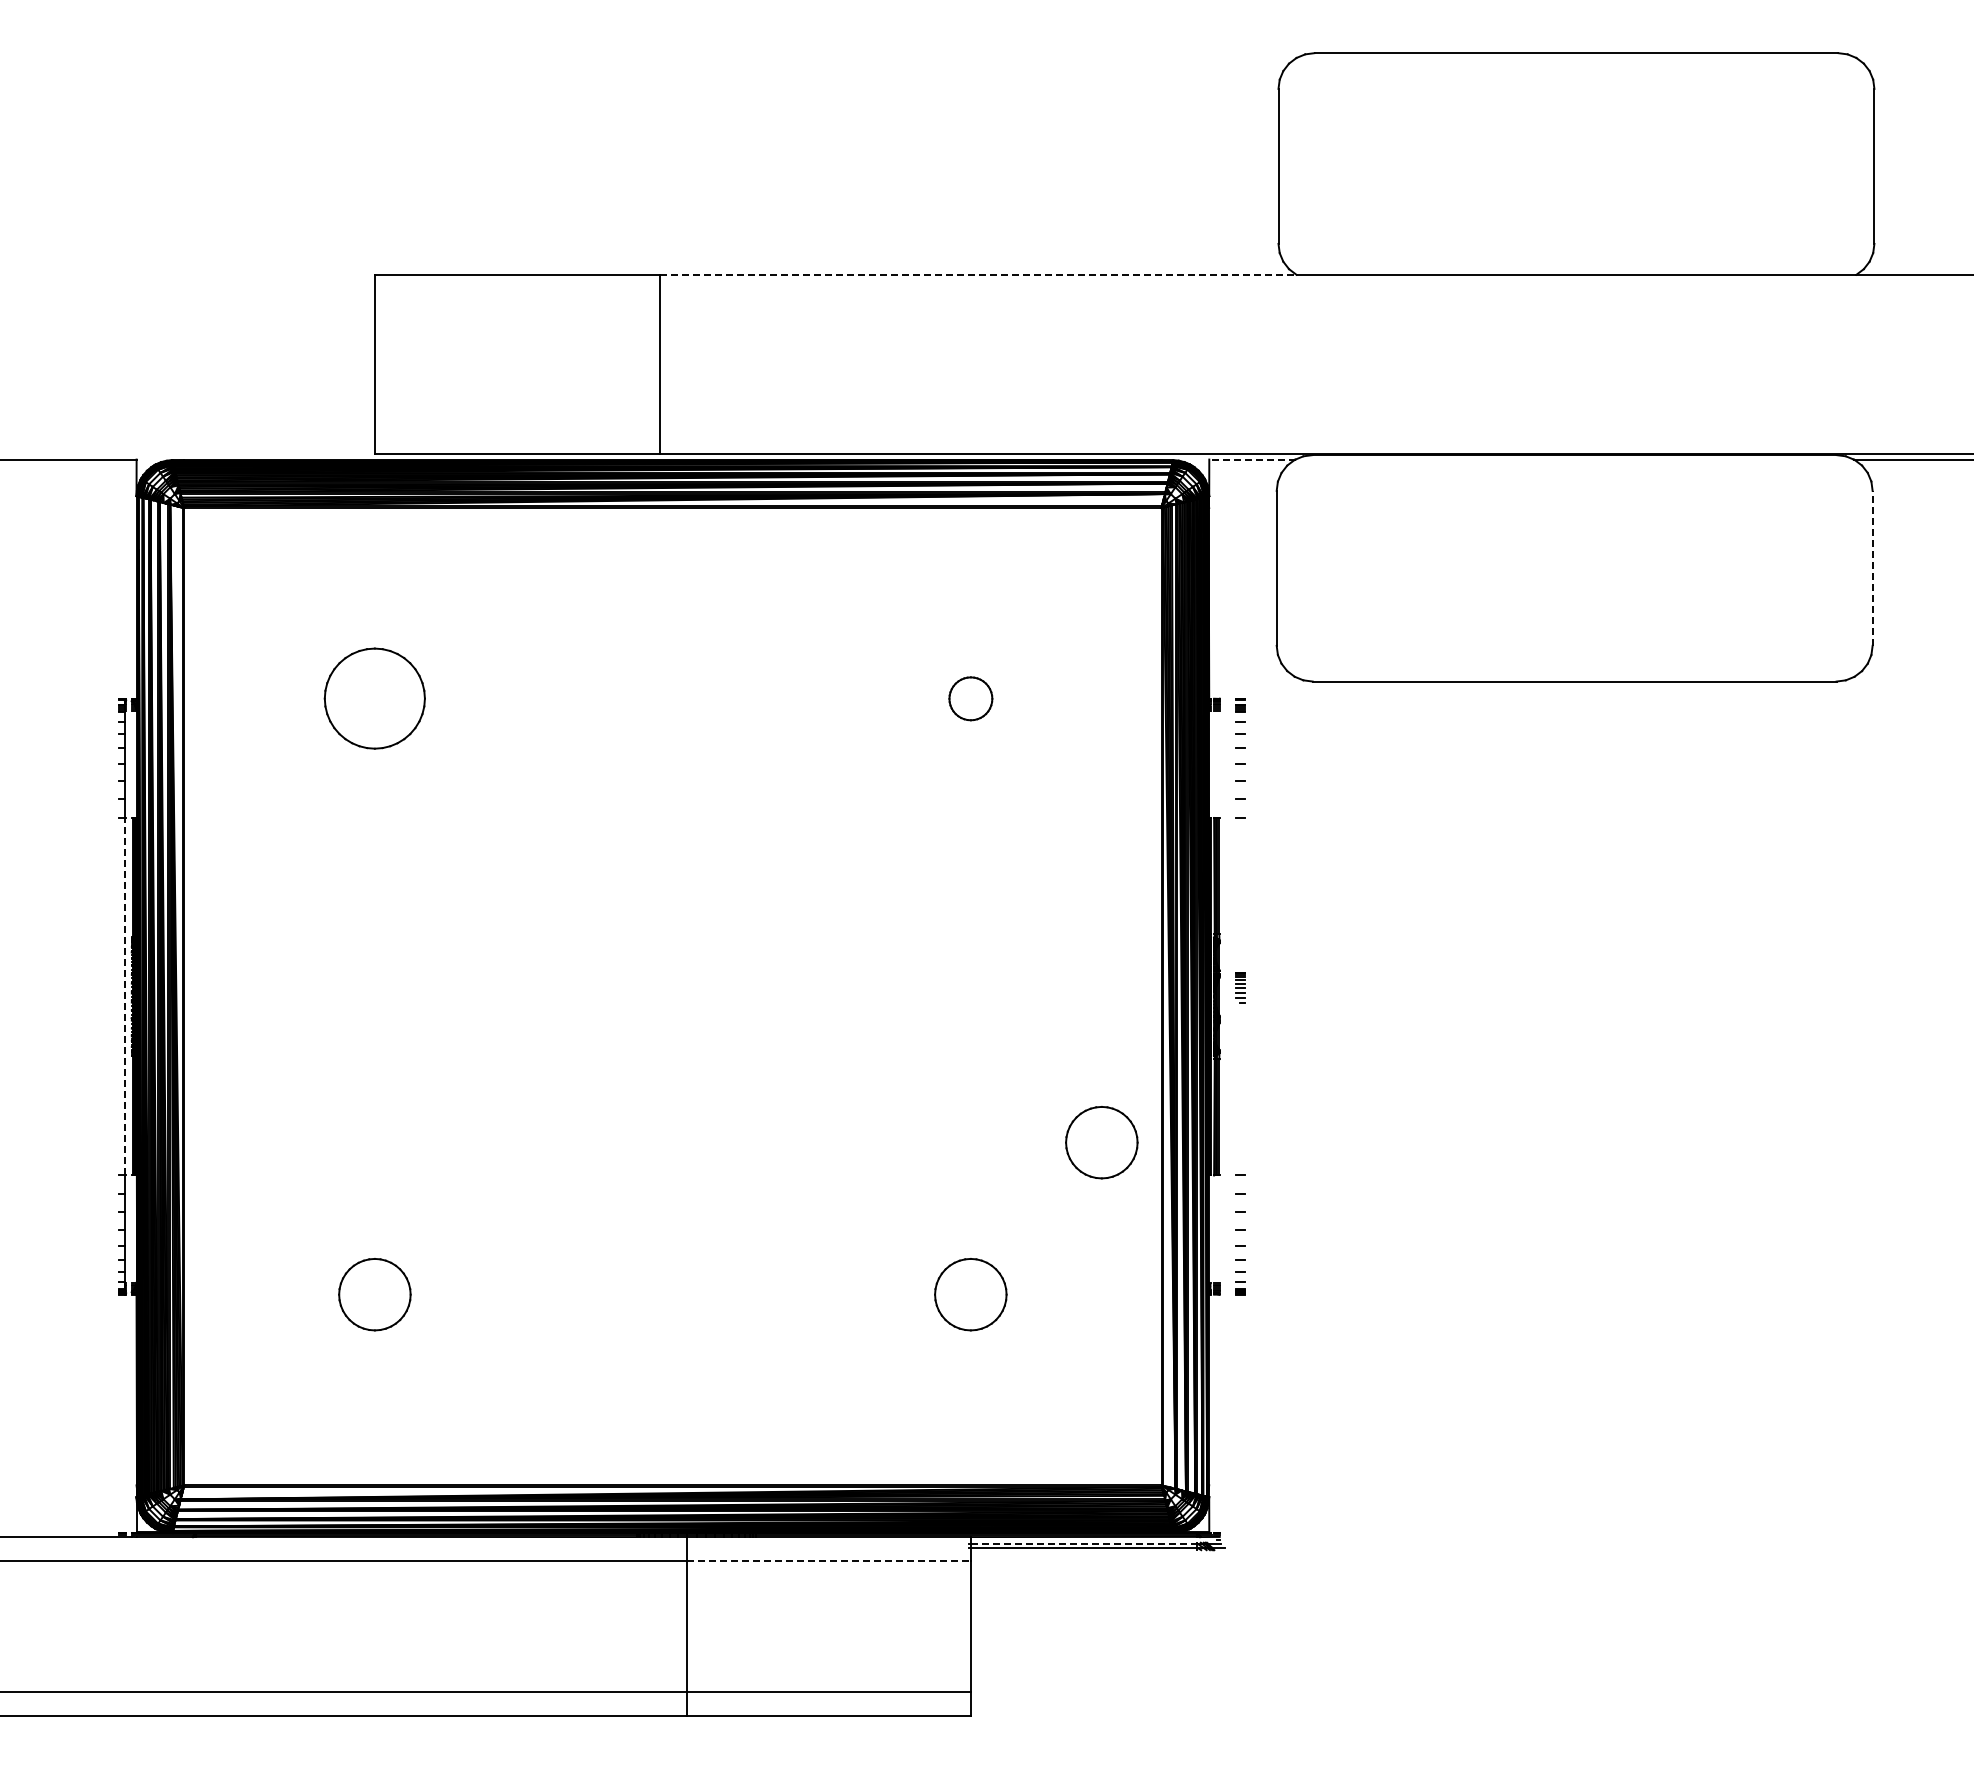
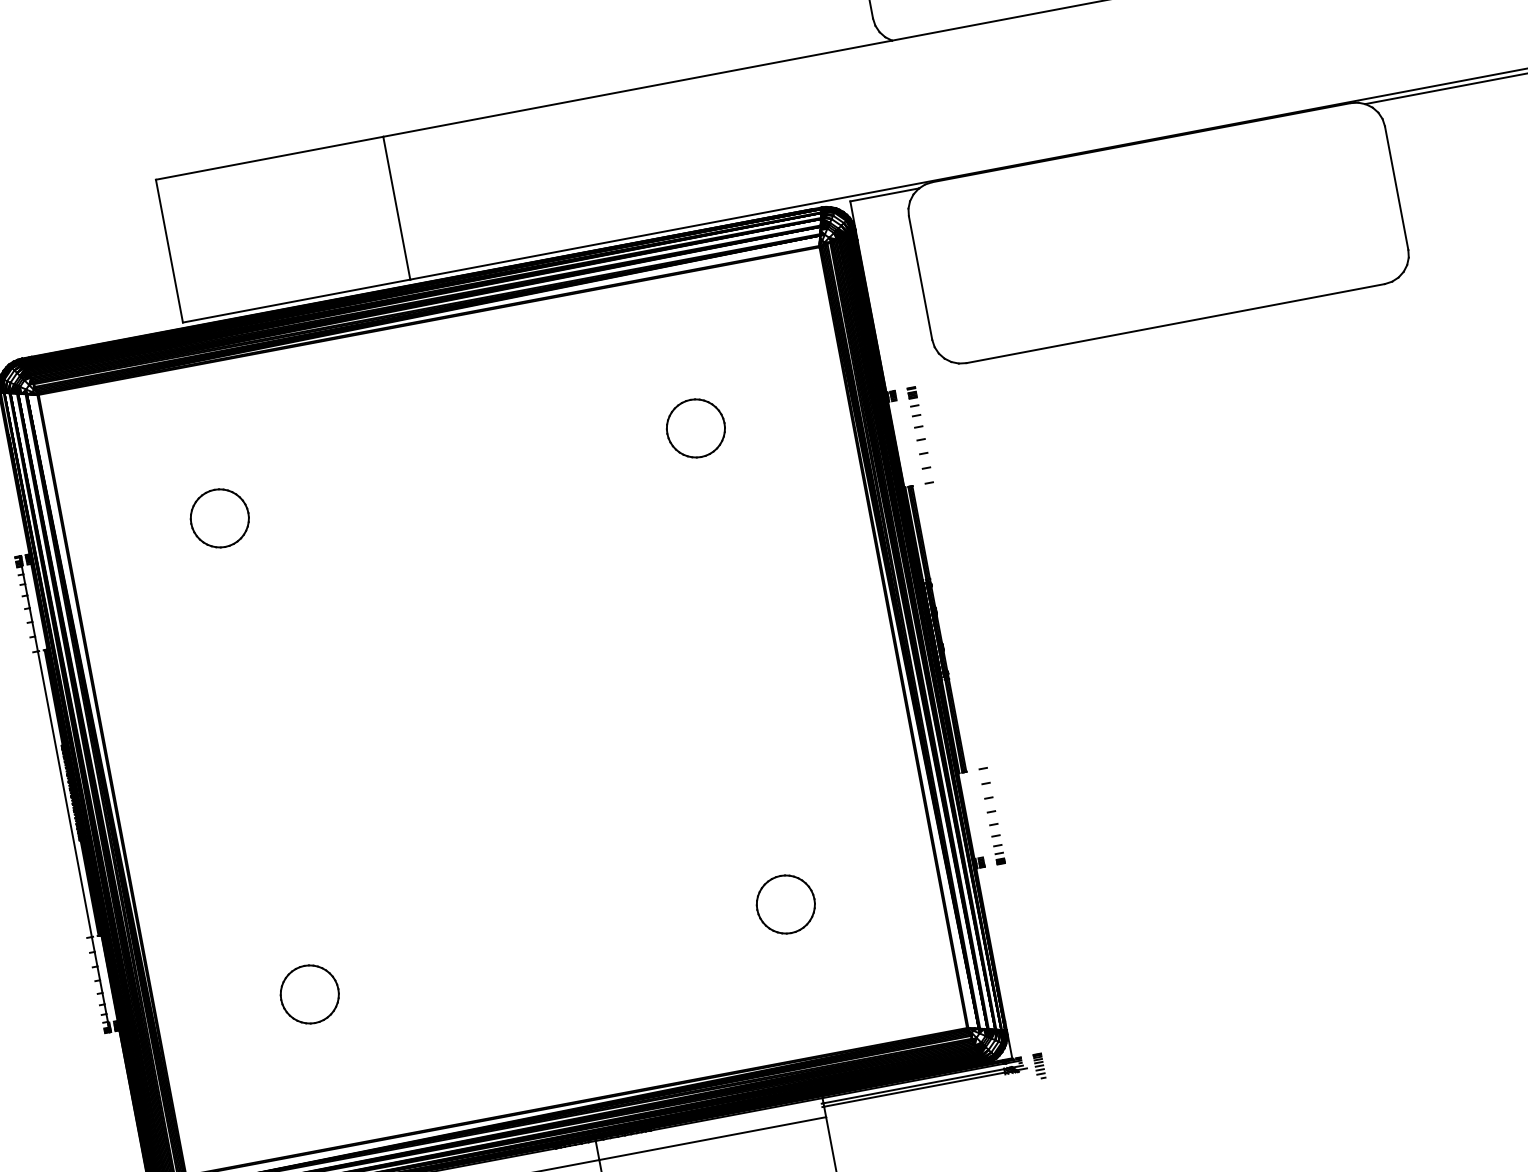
line: (978, 274) -> (638, 88), dashed -> solid
line: (1251, 459) -> (884, 194), dashed -> solid
line: (1872, 567) -> (1396, 187), dashed -> solid
part: (374, 698) -> (219, 518), size x0.71
part: (970, 698) -> (695, 428), size x1.67
part: (1240, 987) -> (1039, 1065), moved
line: (124, 996) -> (64, 794), dashed -> solid
part: (1101, 1142) -> (867, 763), removed
line: (1084, 1543) -> (914, 1086), dashed -> solid
line: (828, 1560) -> (712, 1138), dashed -> solid

